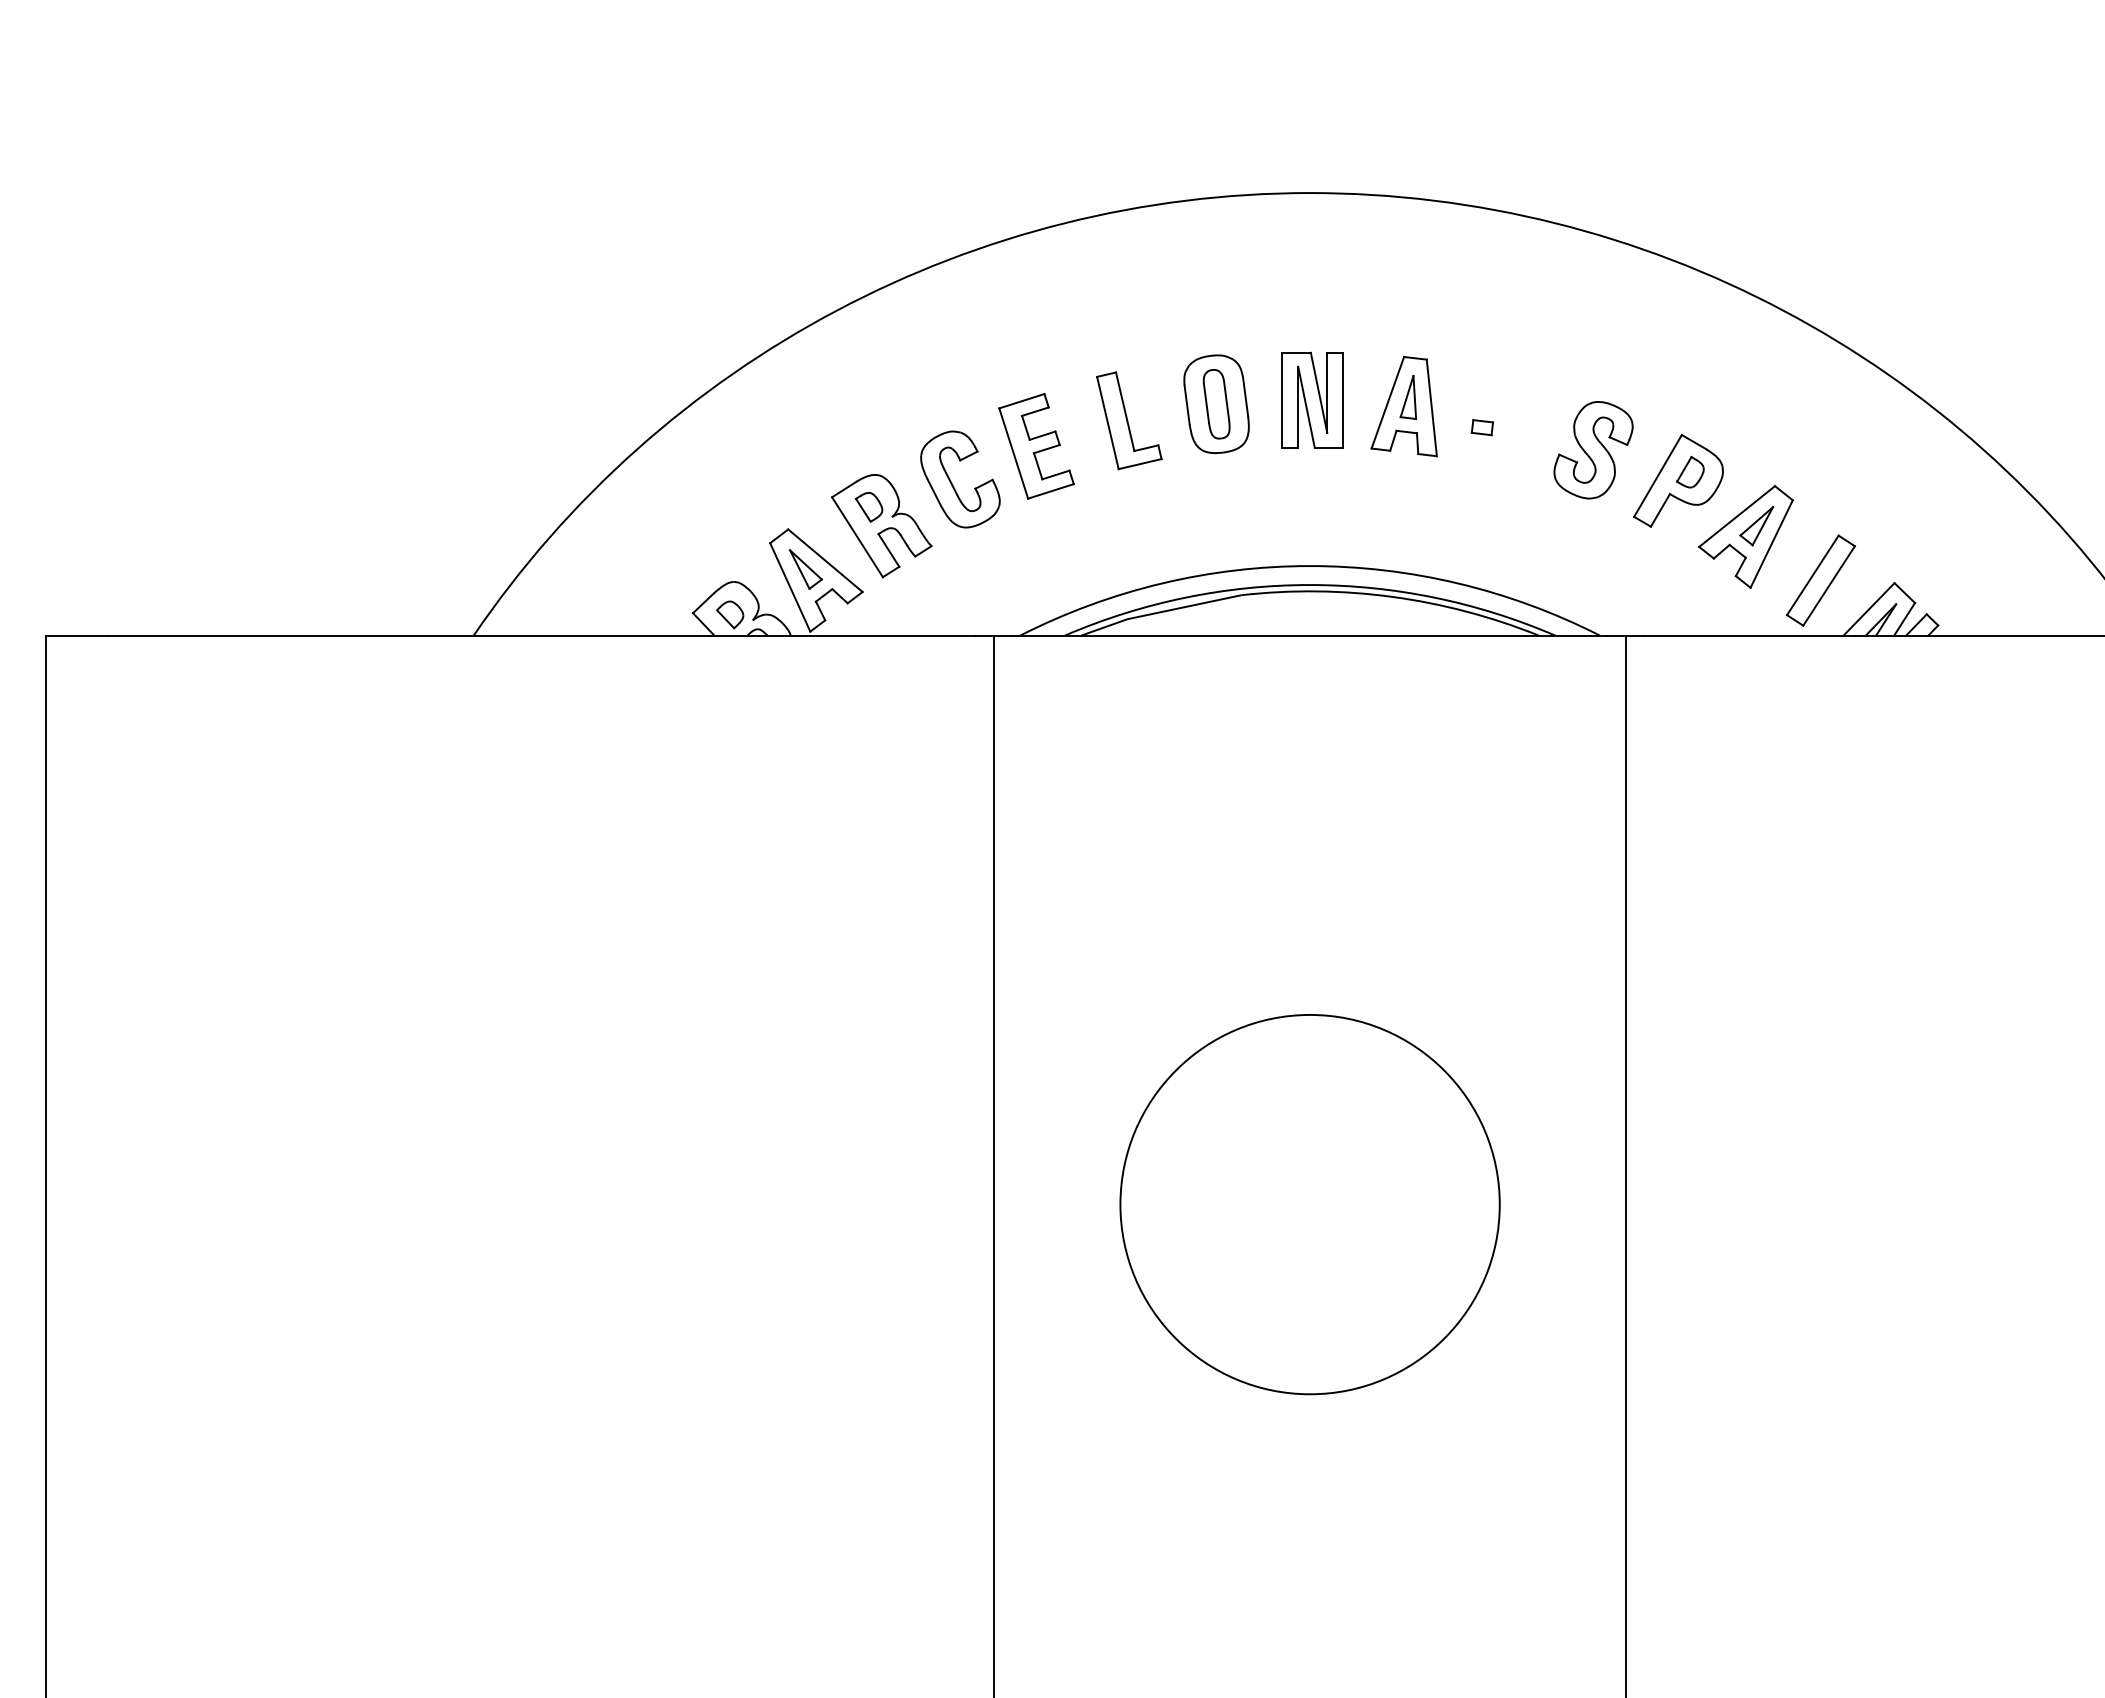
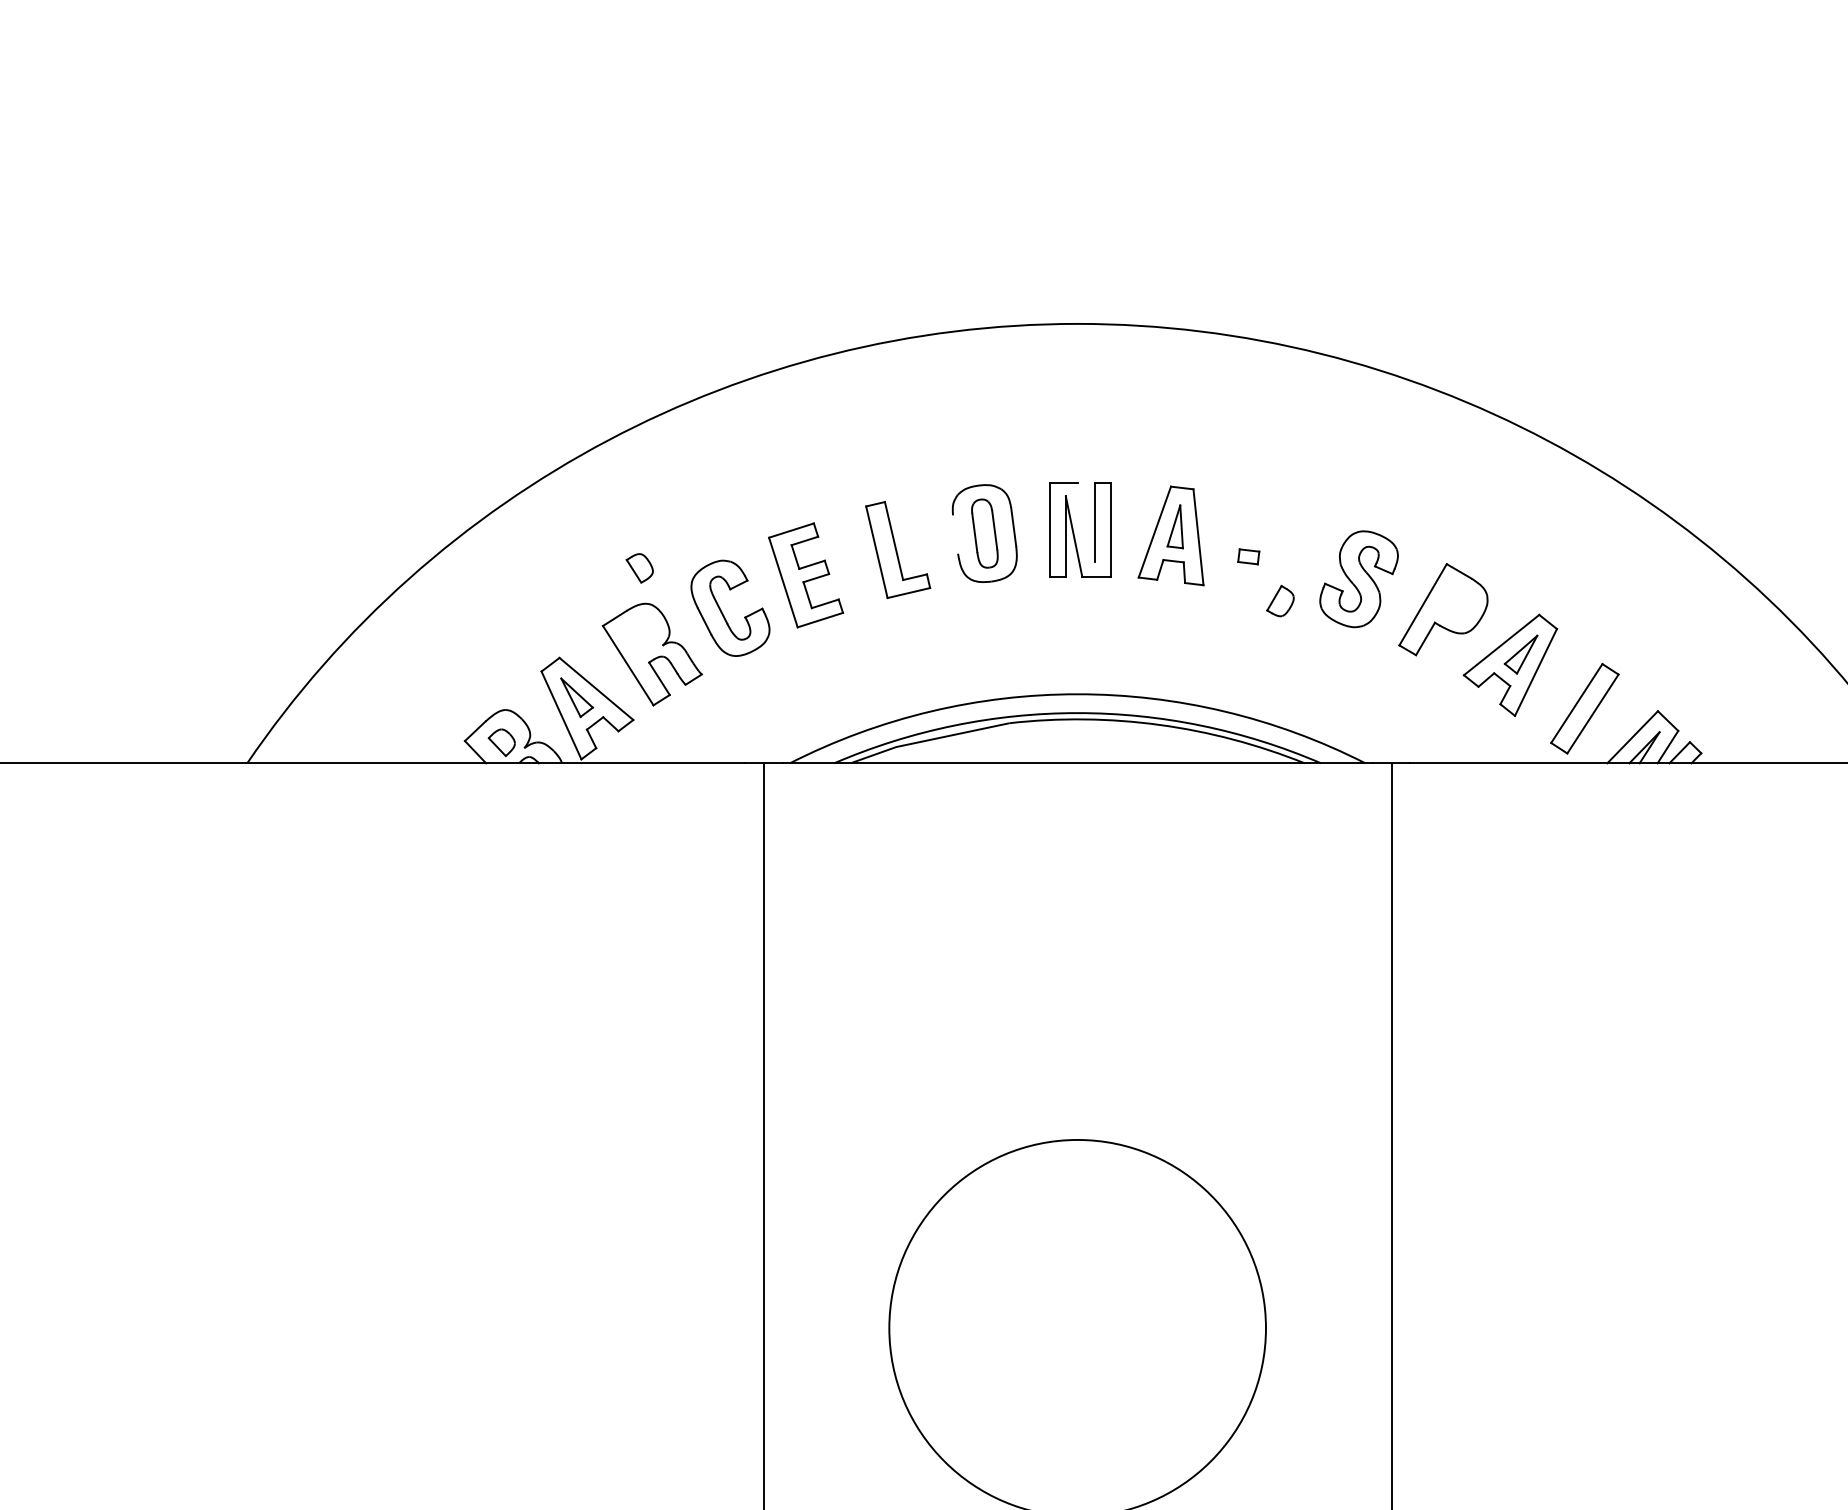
line: (1318, 392) -> (1085, 521), removed
line: (1186, 404) -> (954, 533), removed
part: (1690, 471) -> (1280, 600), moved
part: (868, 507) -> (639, 568), moved

